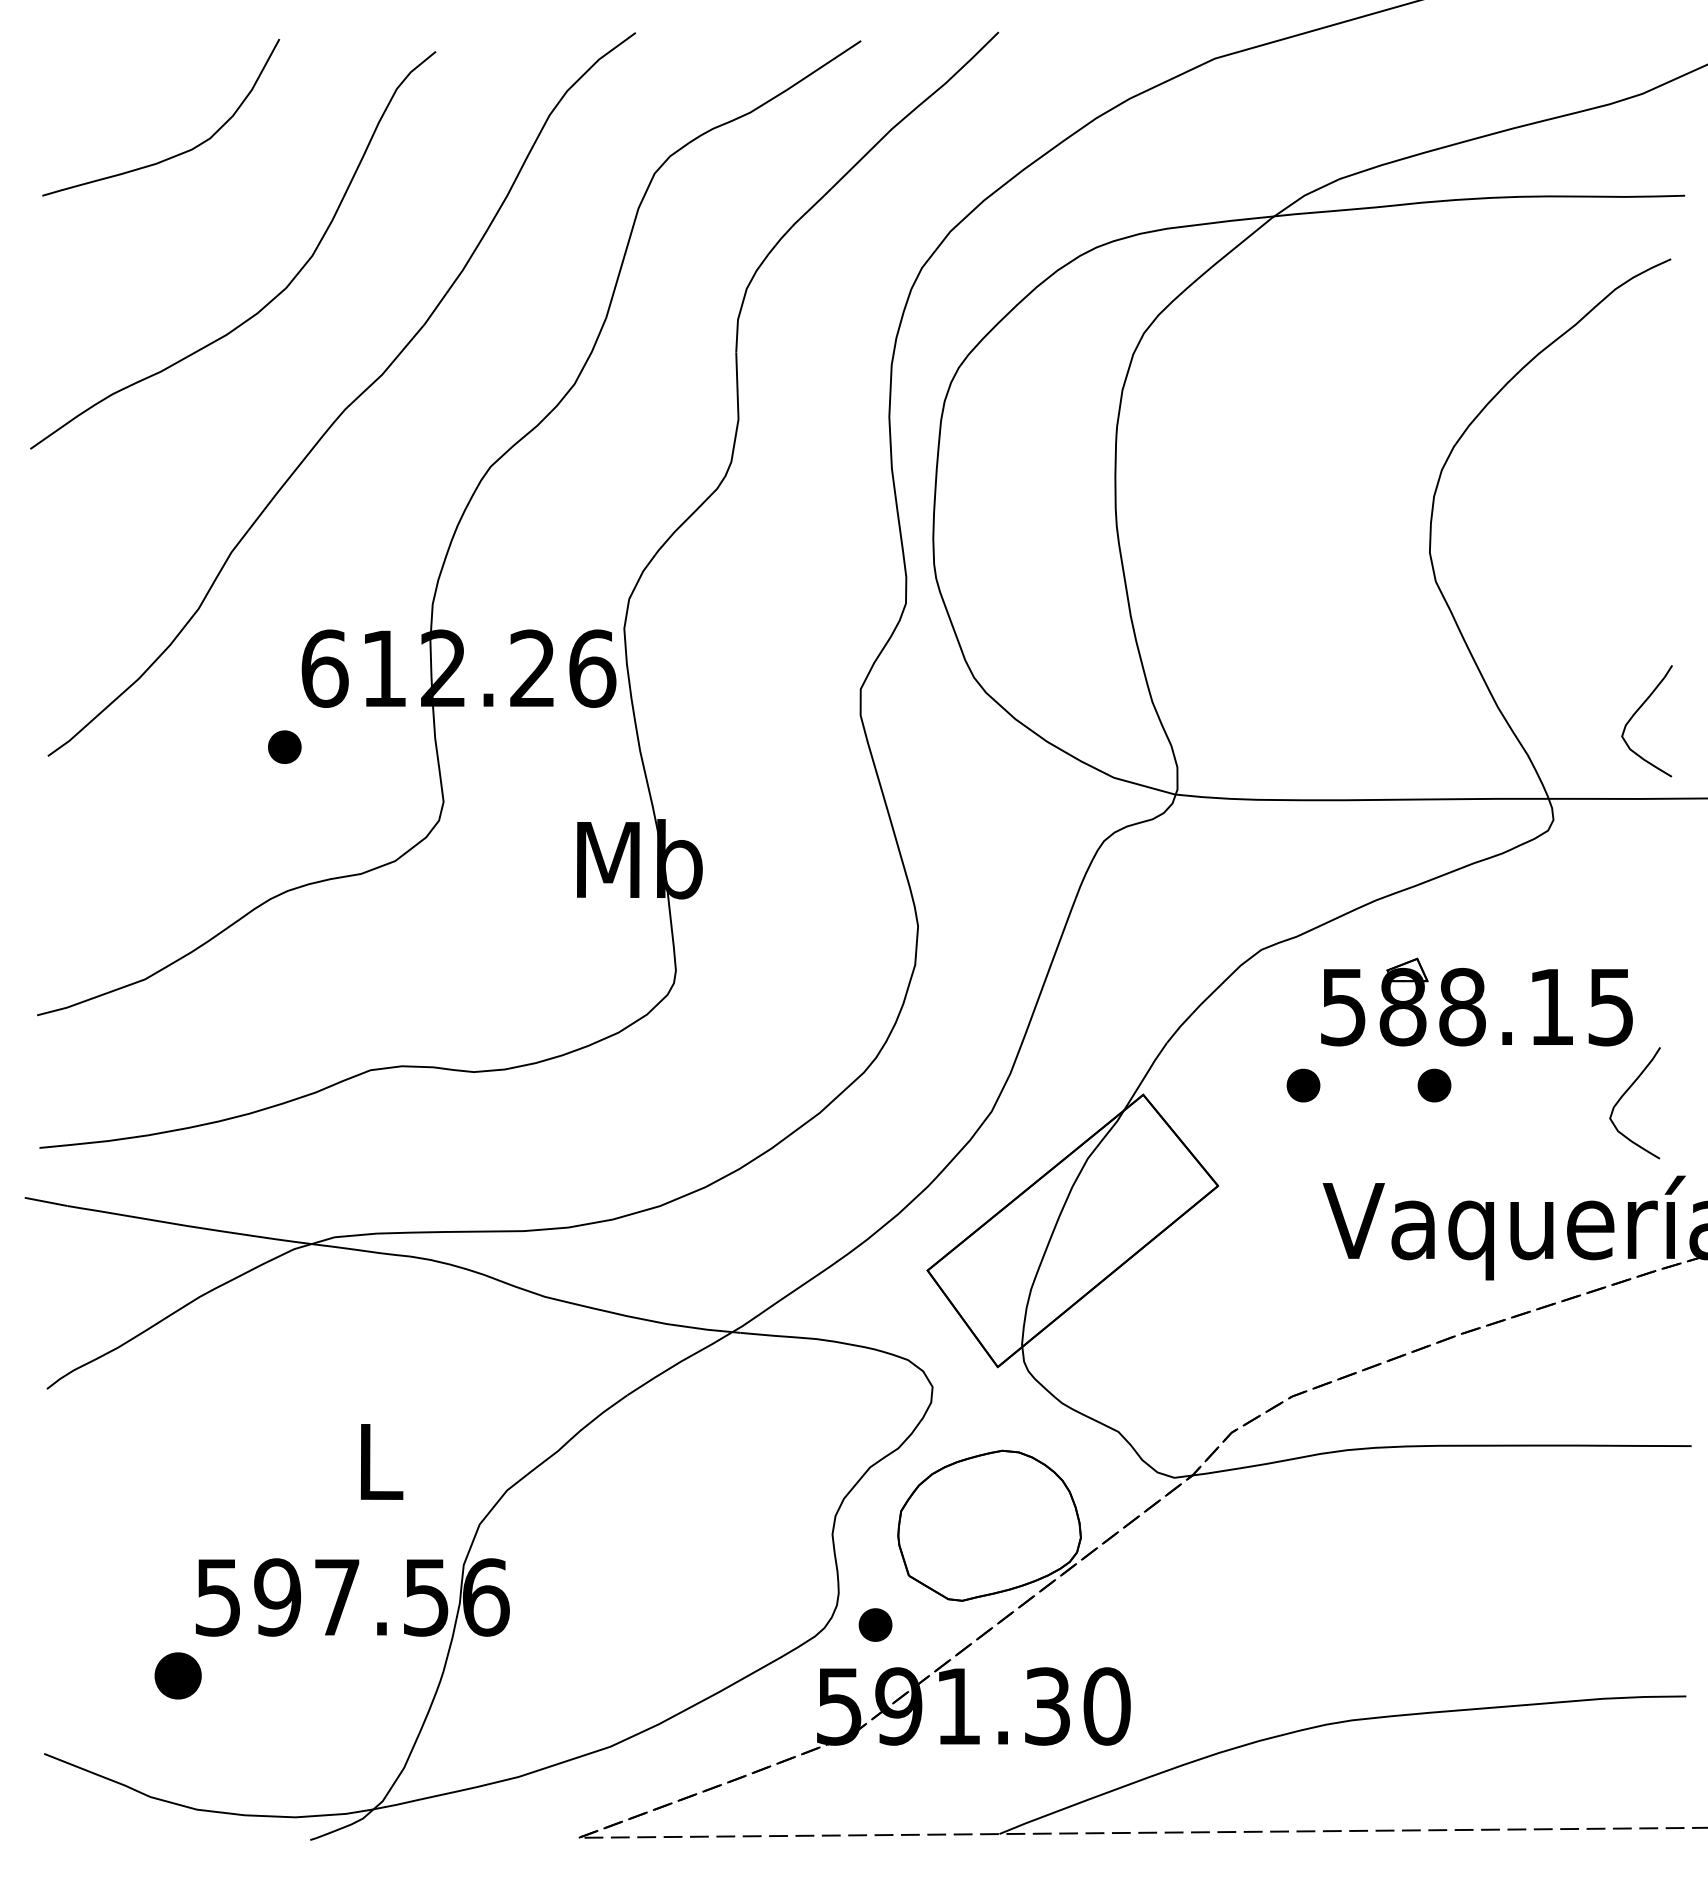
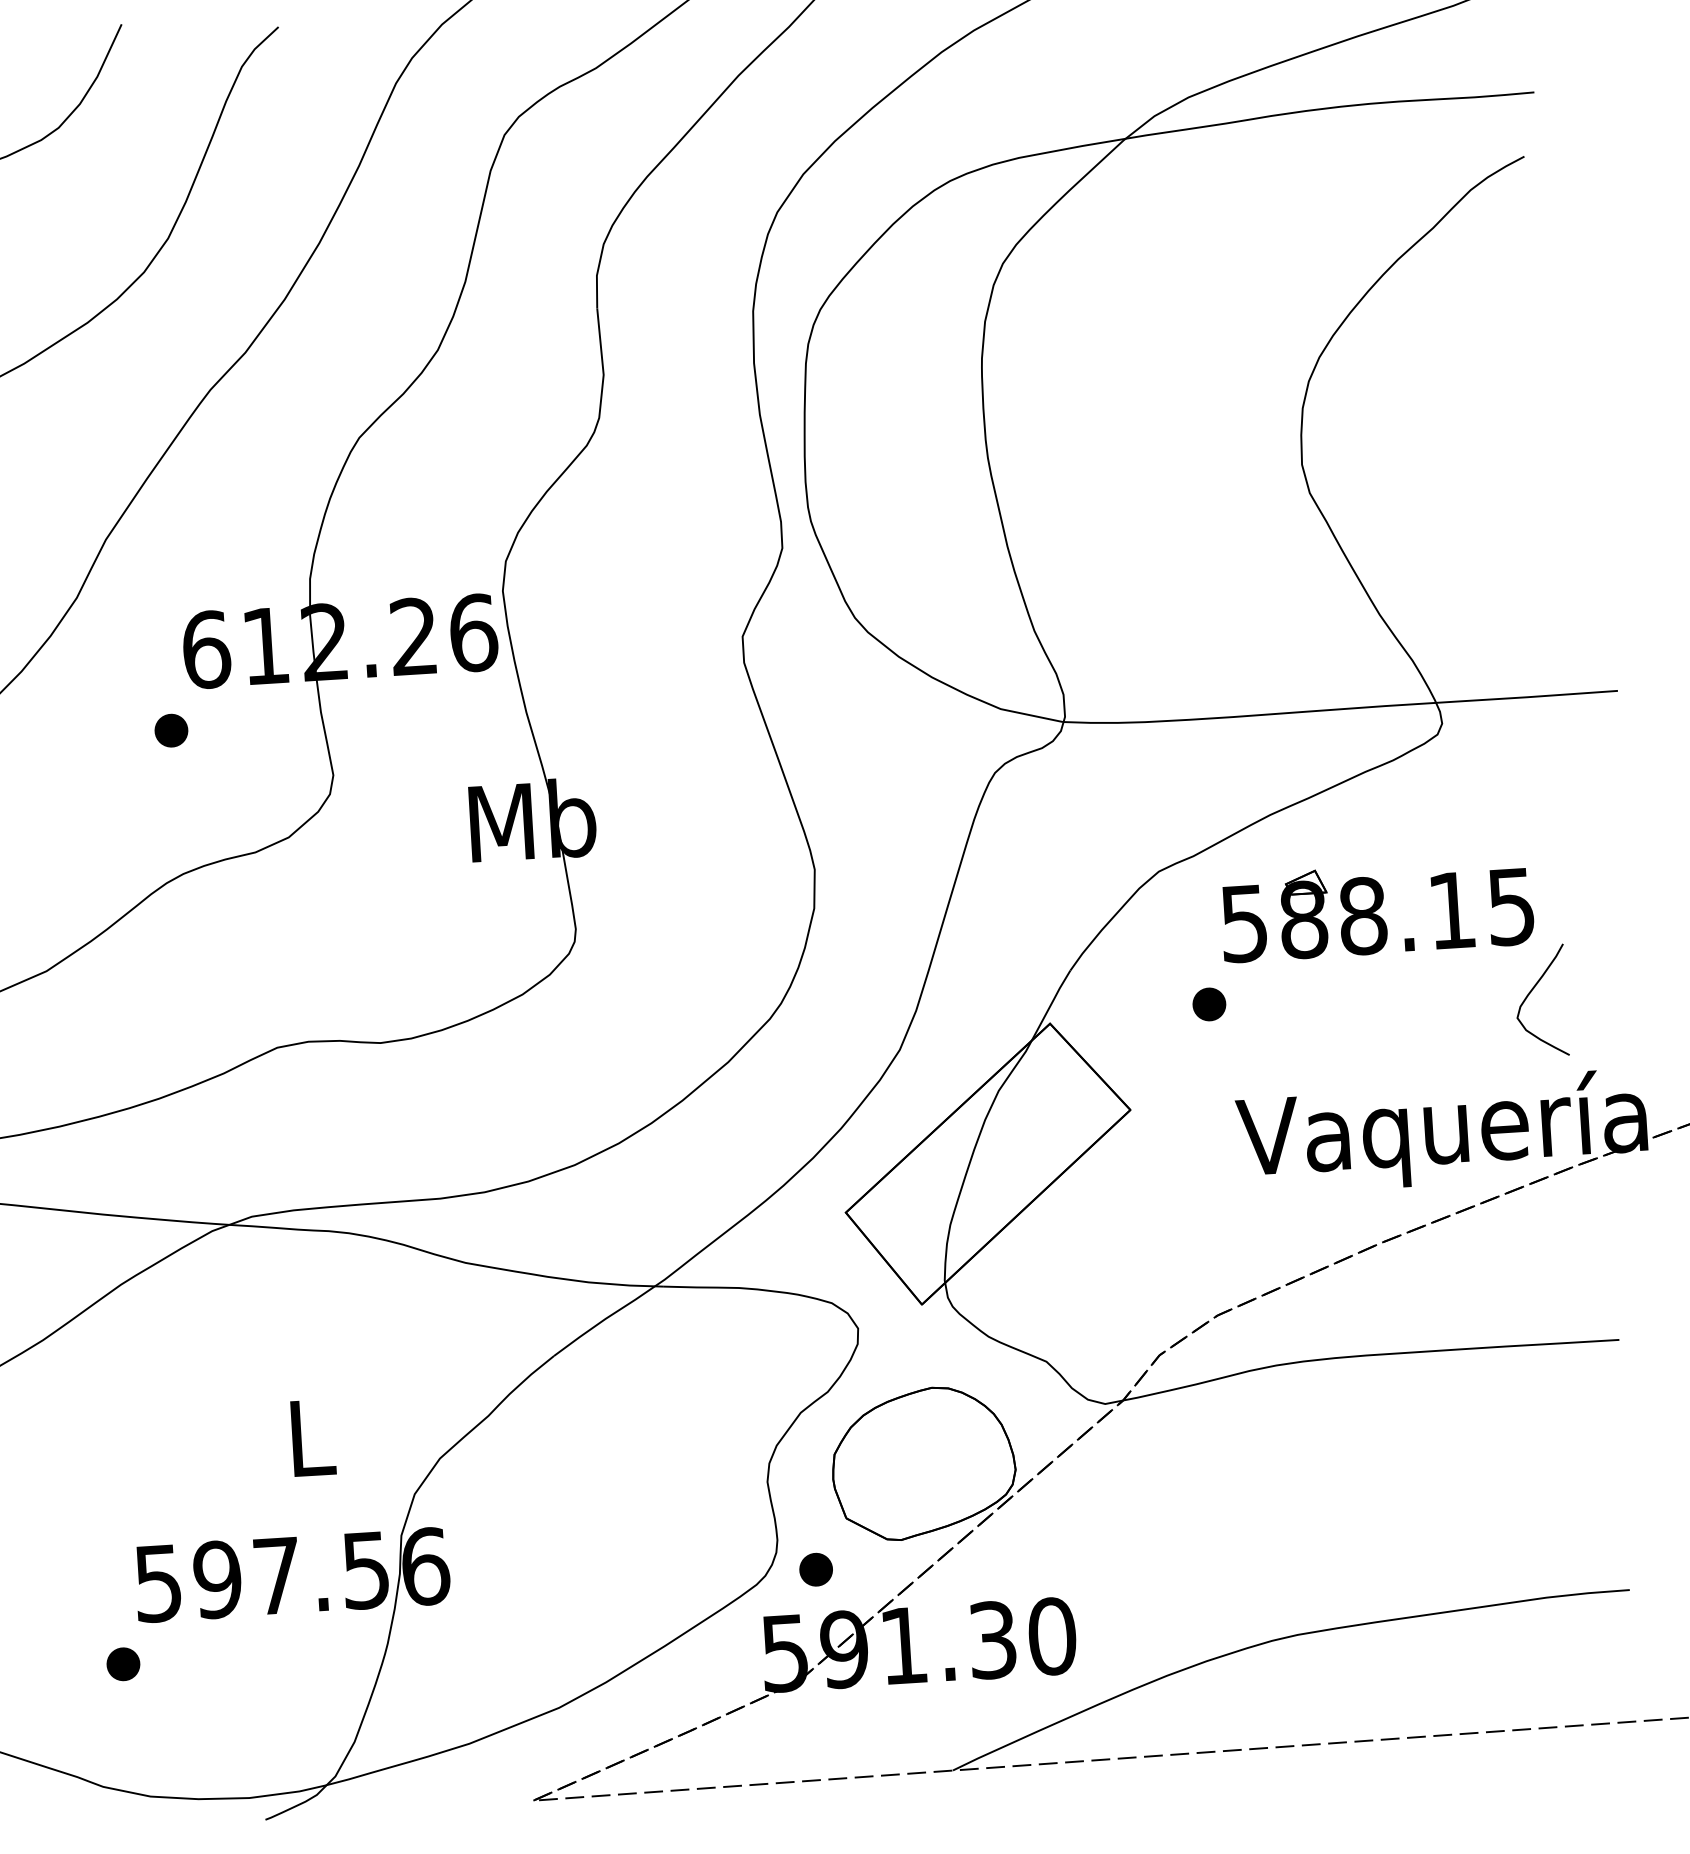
curve: (1636, 713) -> (1518, 612), removed
part: (1434, 1085) -> (1340, 996), removed
part: (178, 1675) -> (123, 1663), size x0.71

